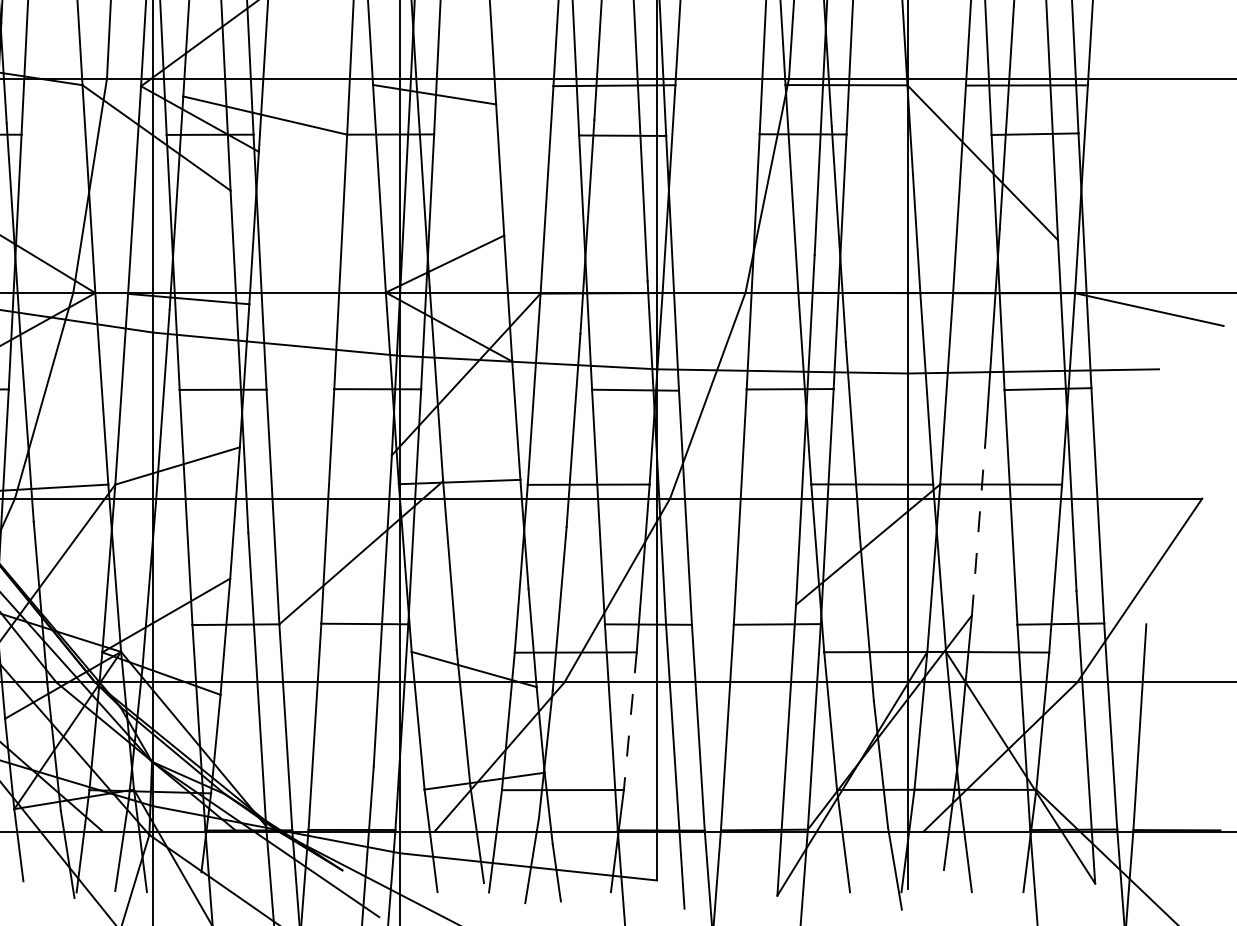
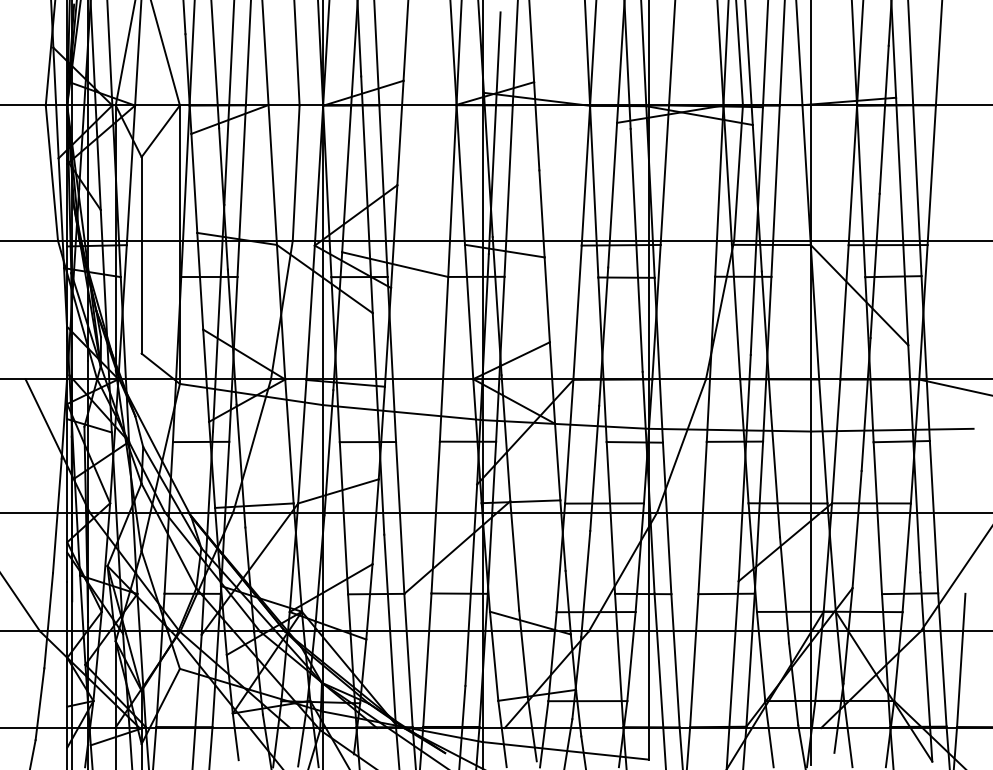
line: (979, 524) -> (857, 529), dashed -> solid
line: (630, 721) -> (631, 656), dashed -> solid

